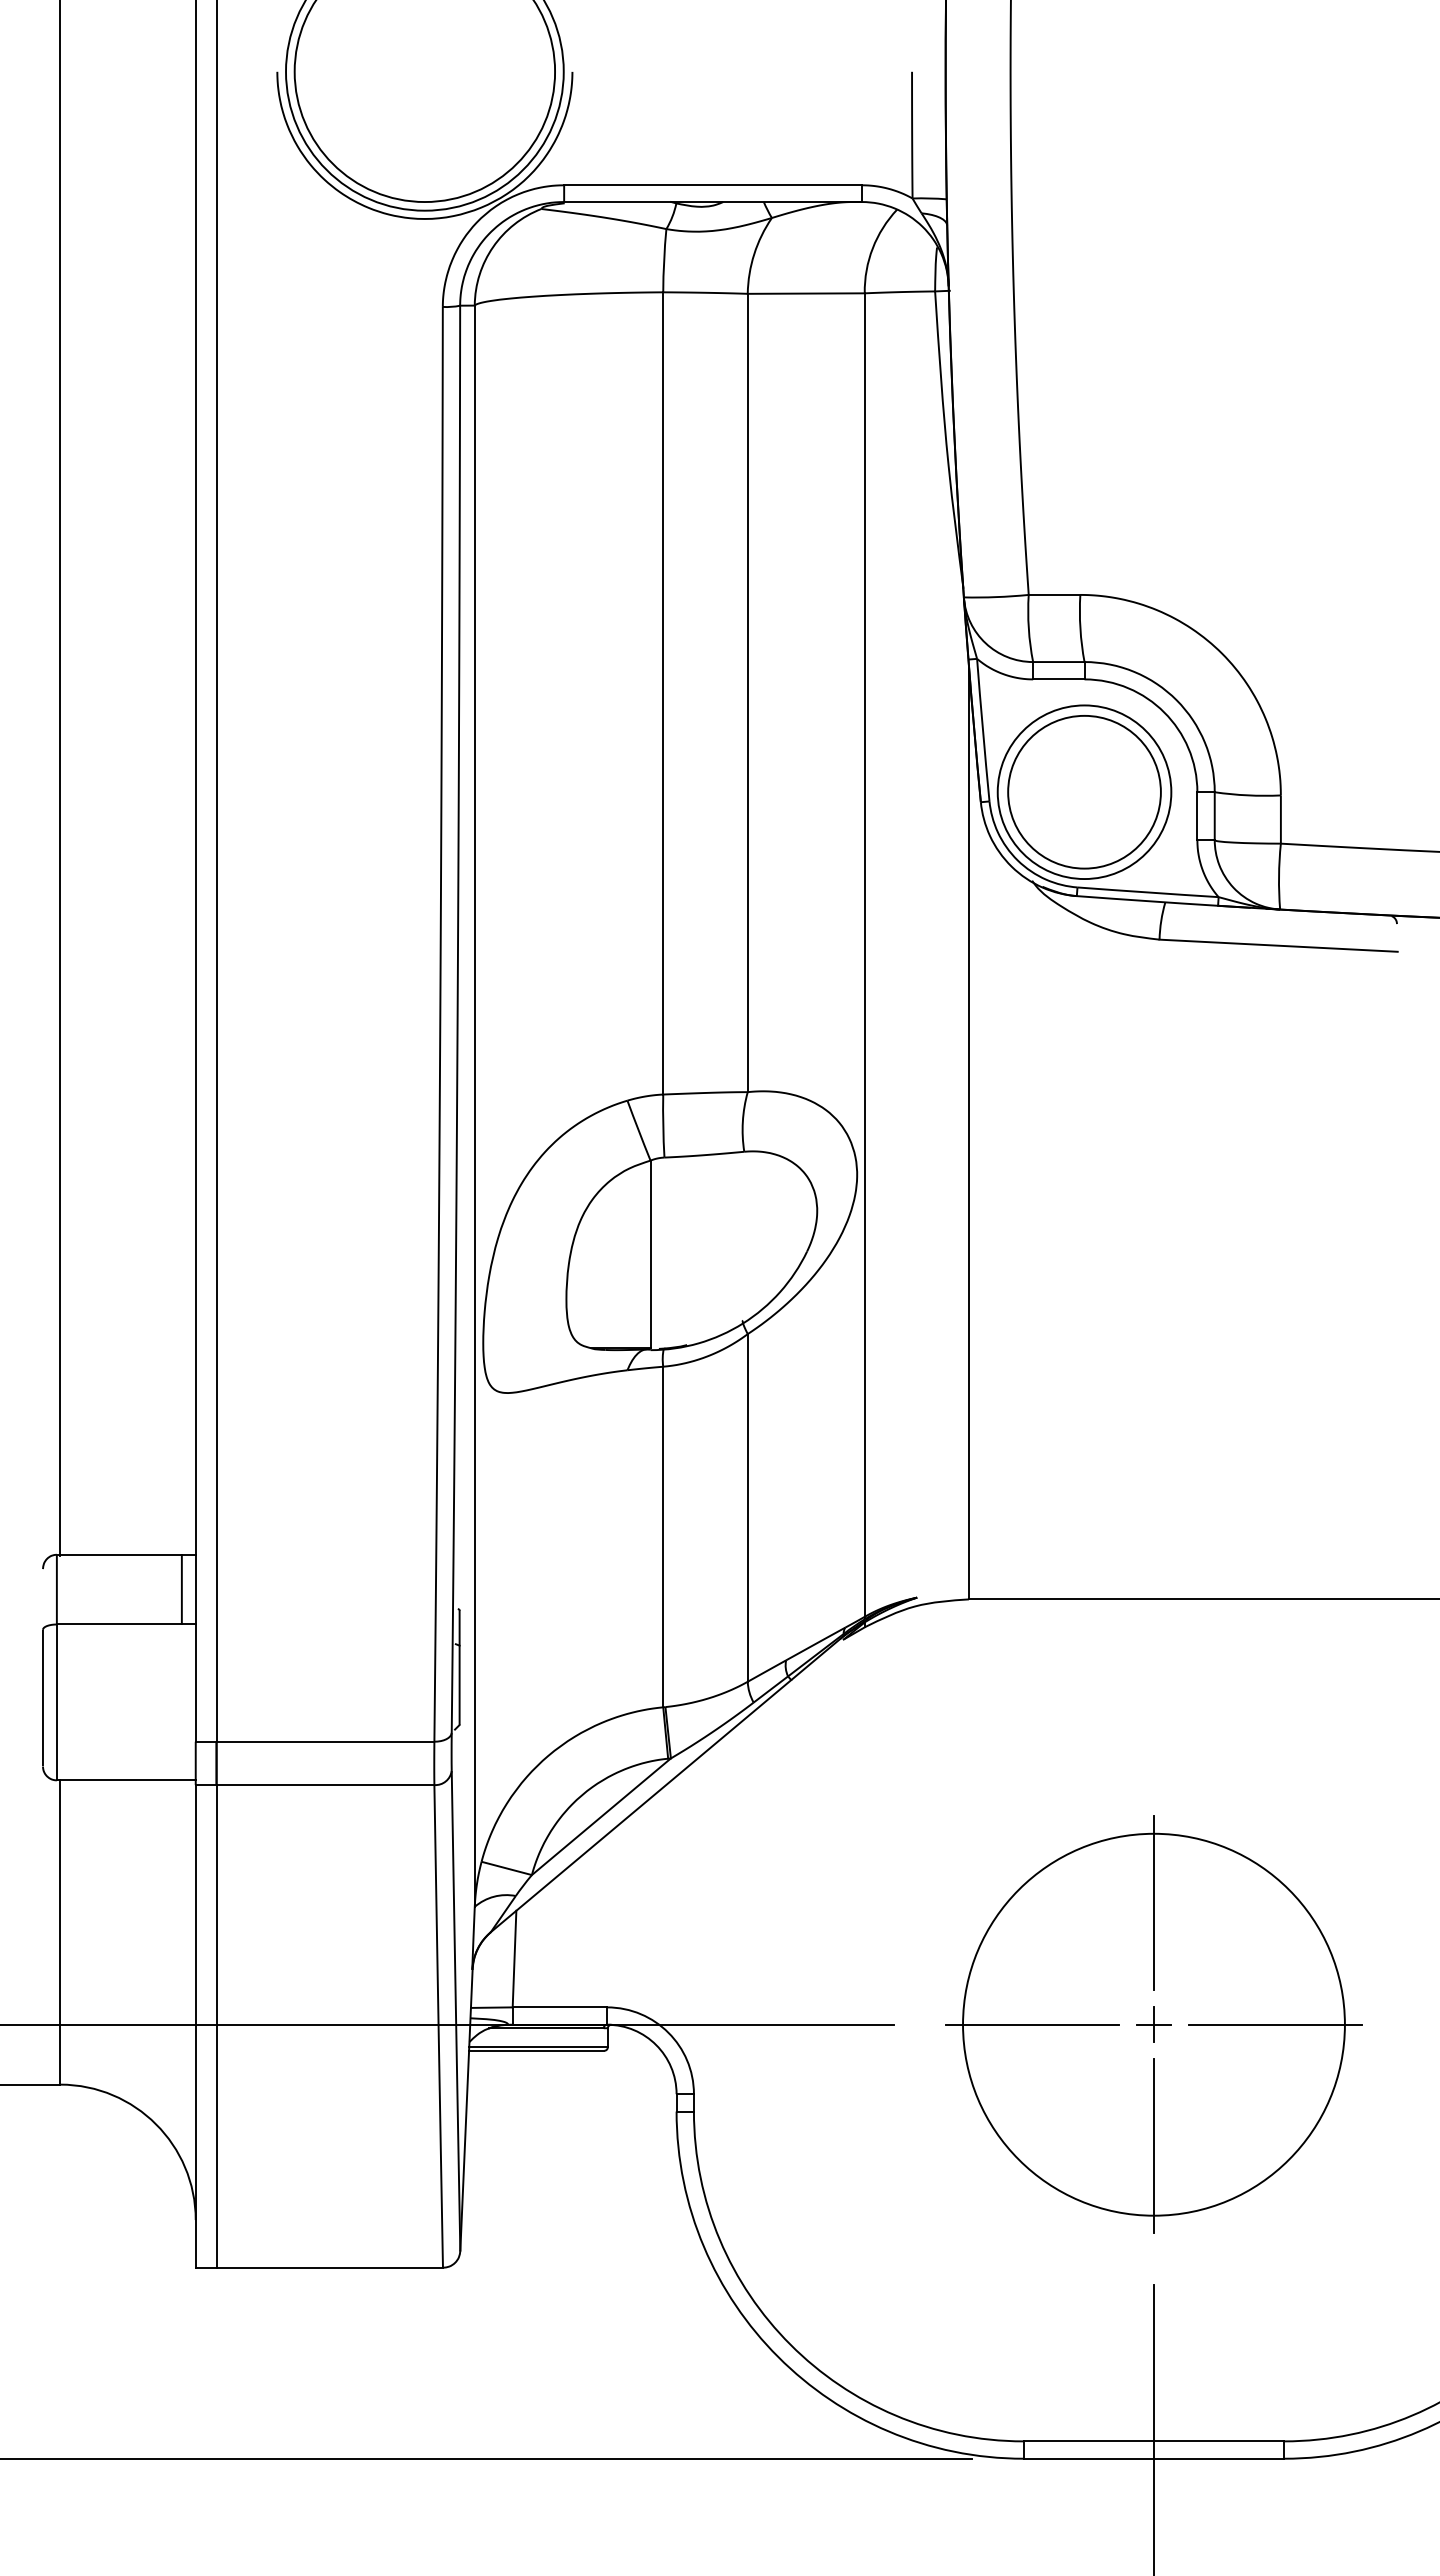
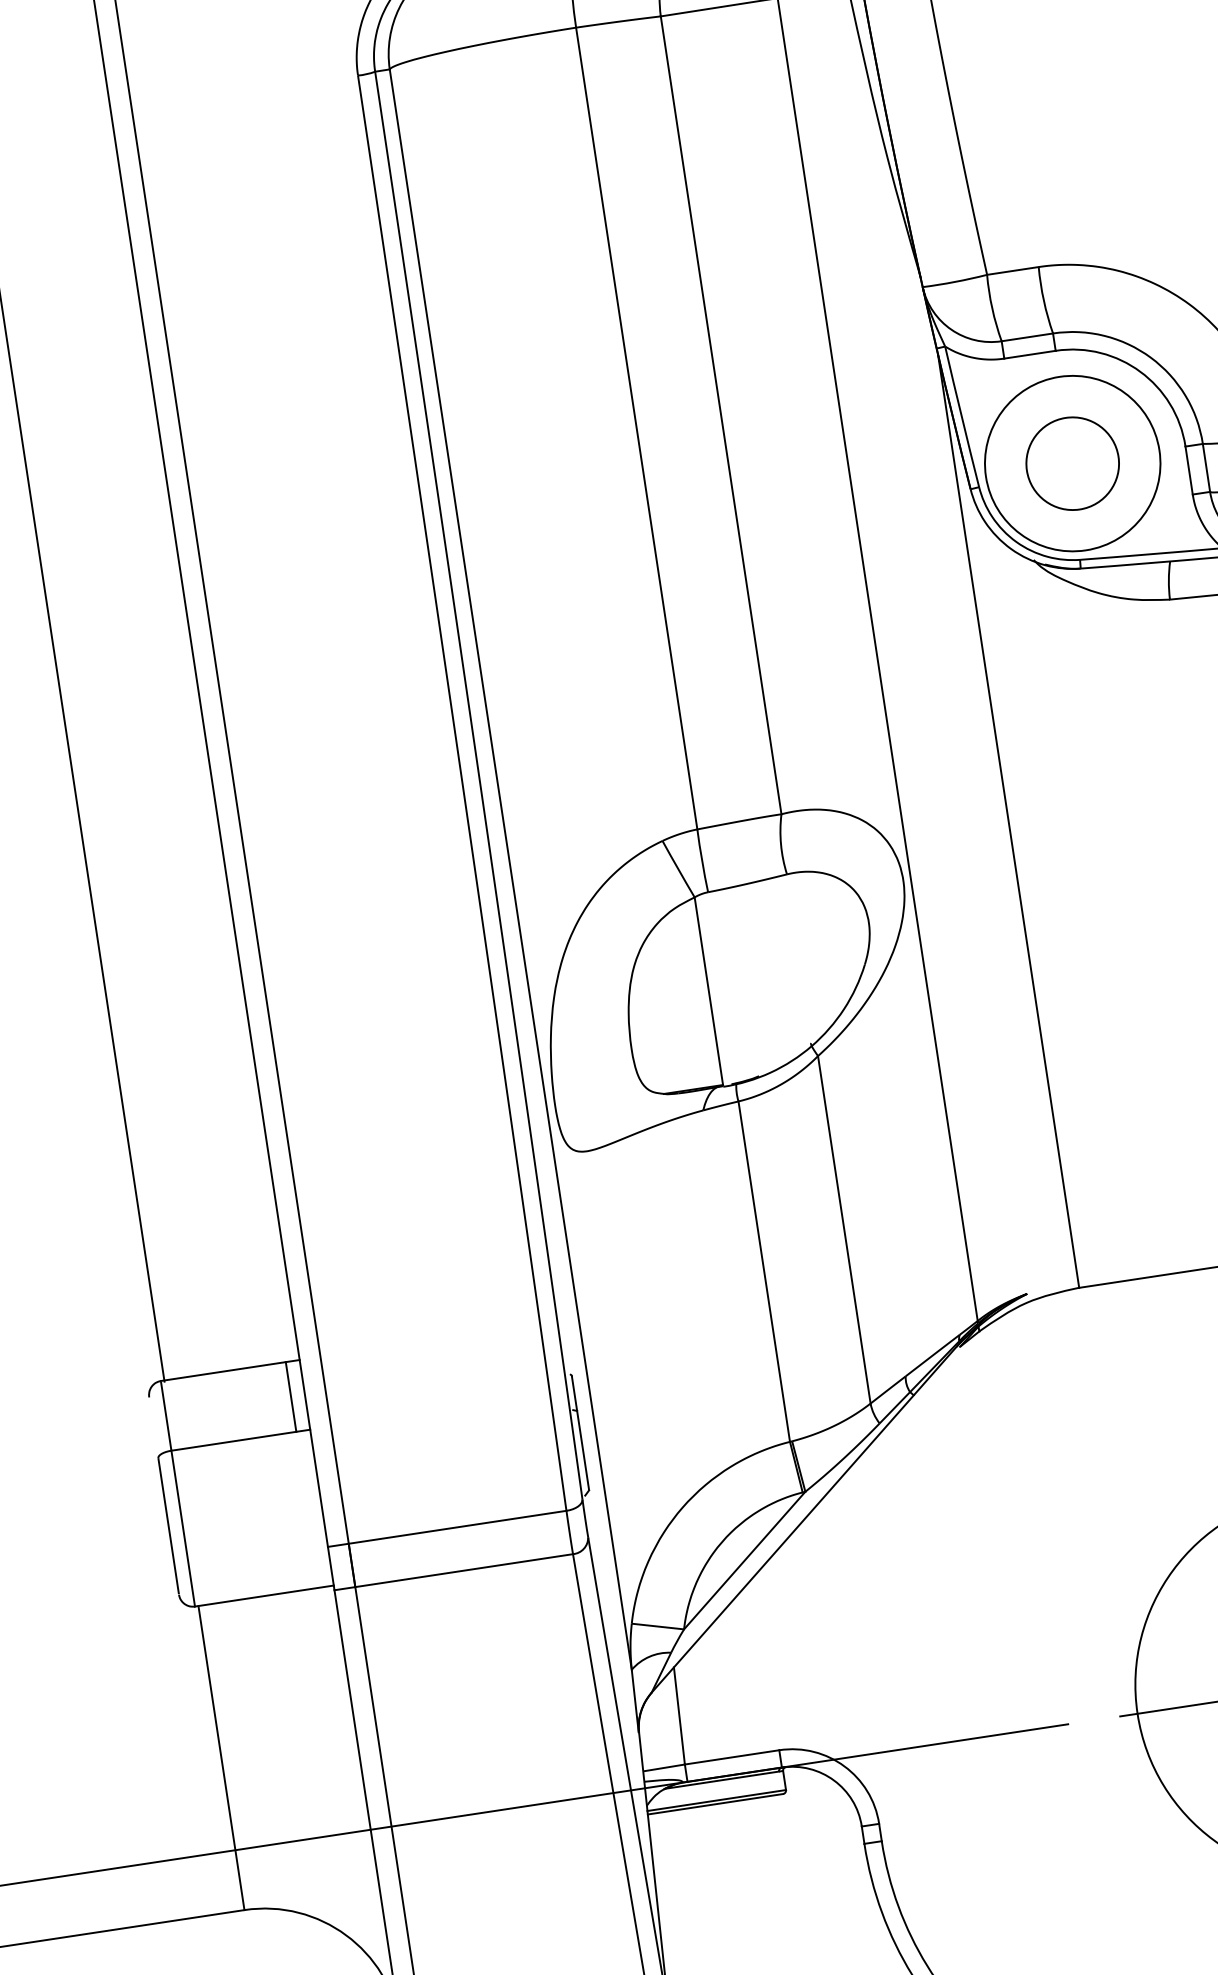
circle: (1084, 792) -> (1072, 463), size x0.6

